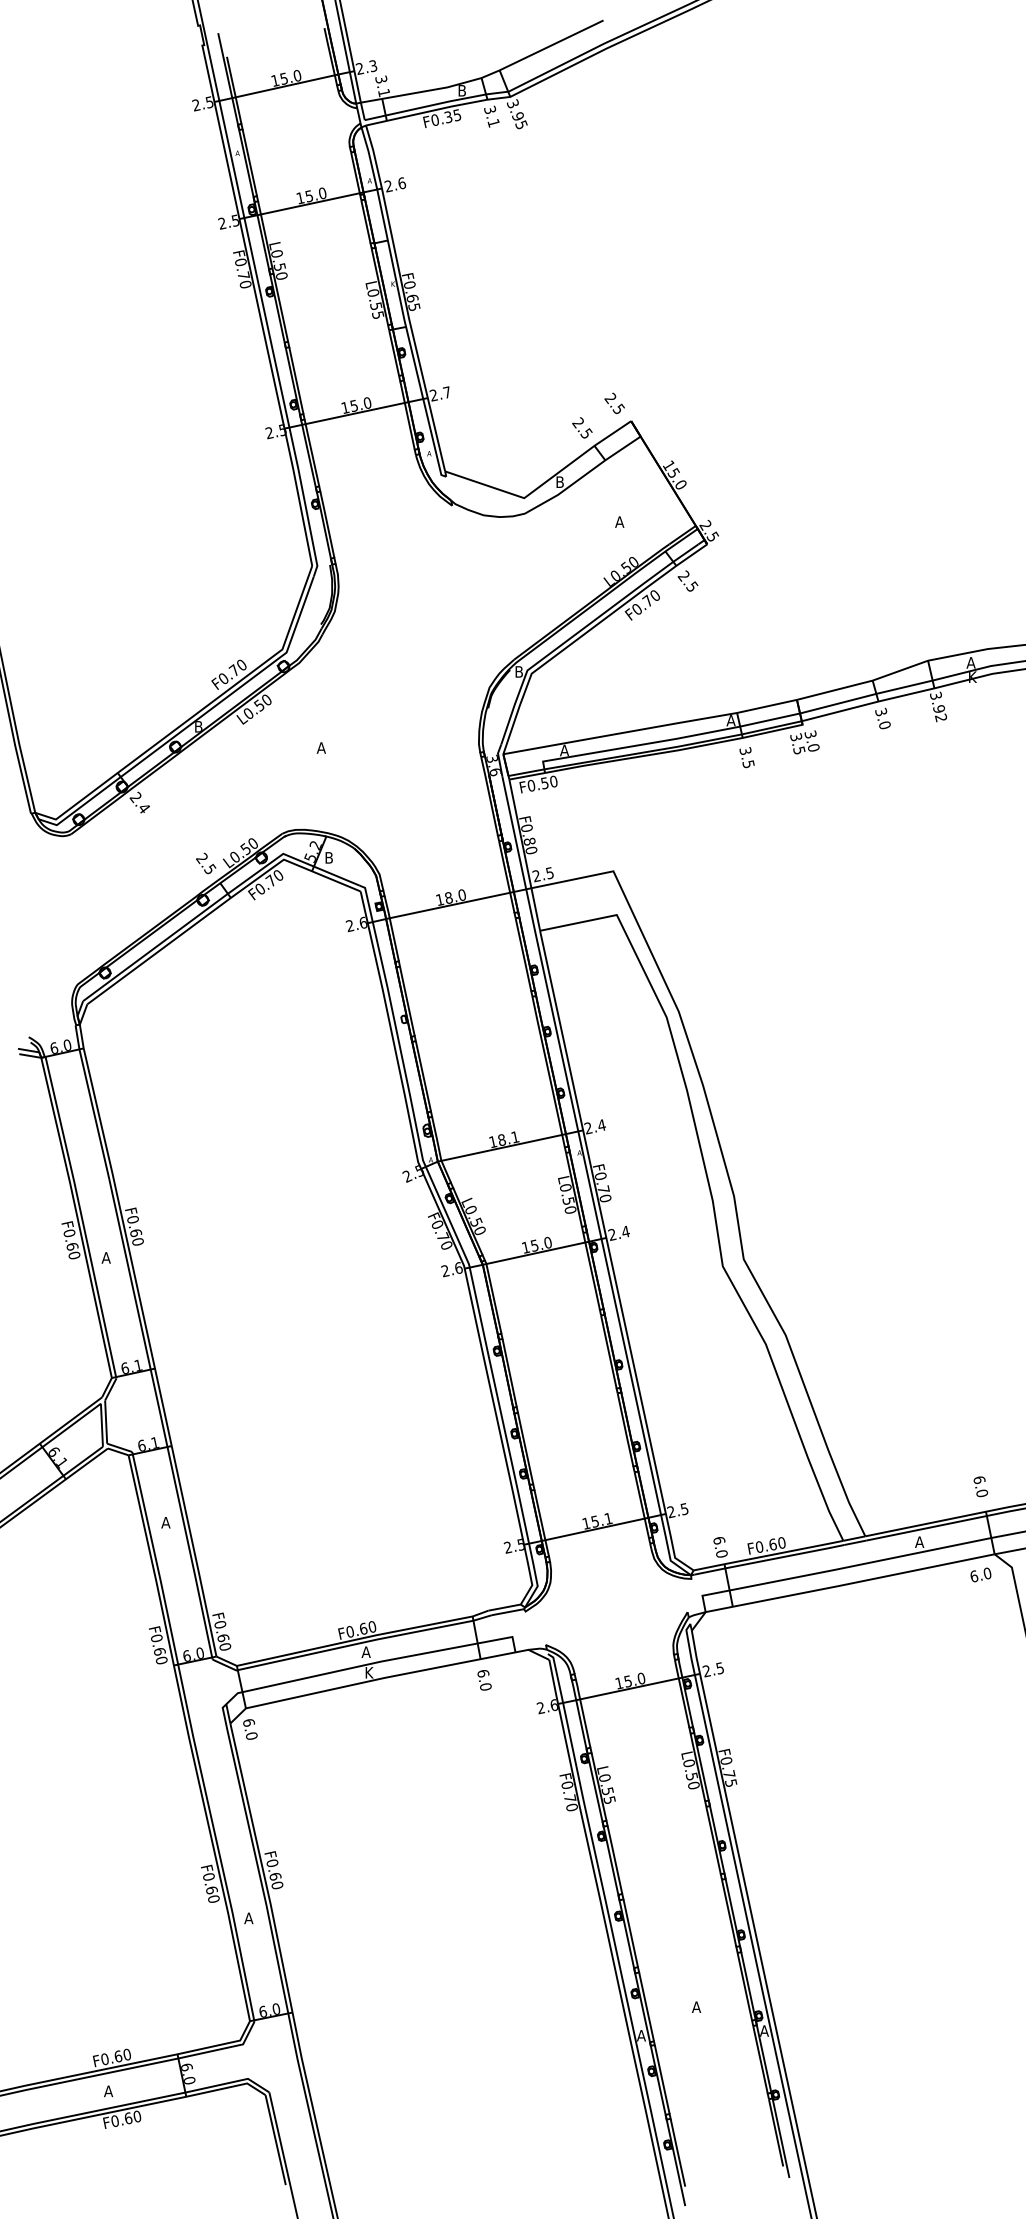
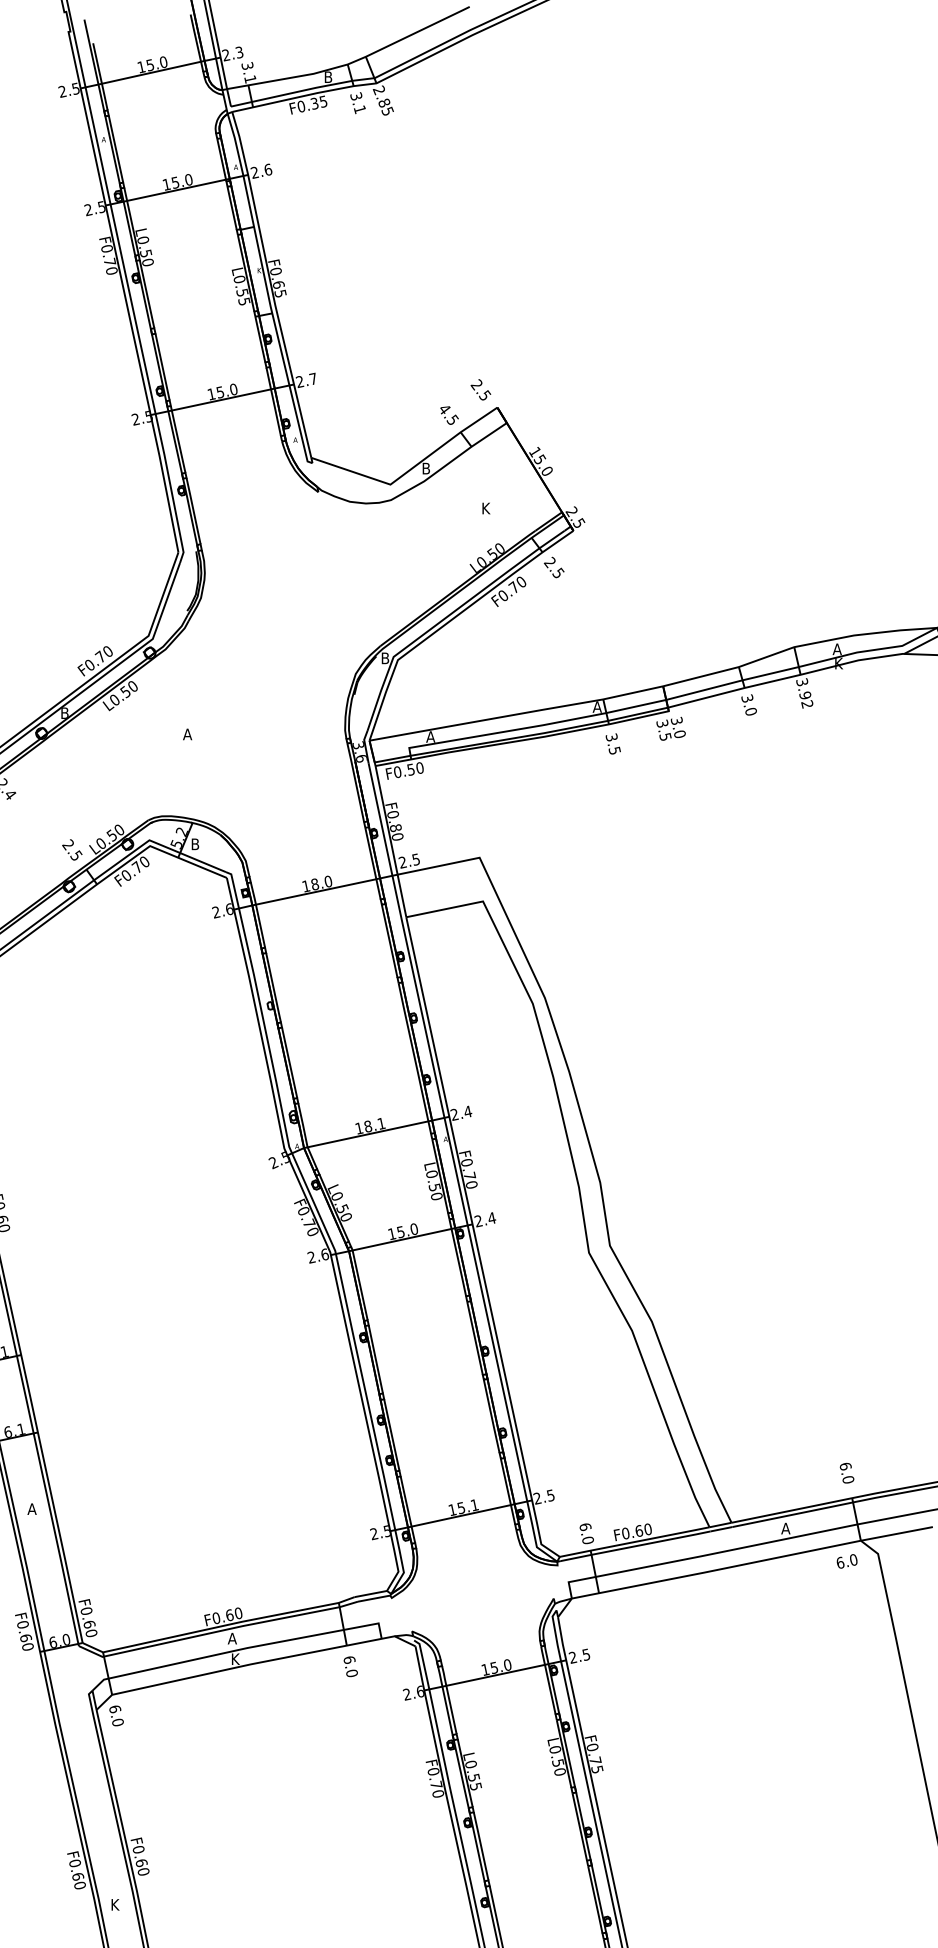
text: (514, 110) -> (380, 96), 3.95 -> 2.85
text: (578, 422) -> (444, 408), 2.5 -> 4.5
text: (619, 521) -> (485, 507), A -> K
text: (248, 1918) -> (114, 1904), A -> K

